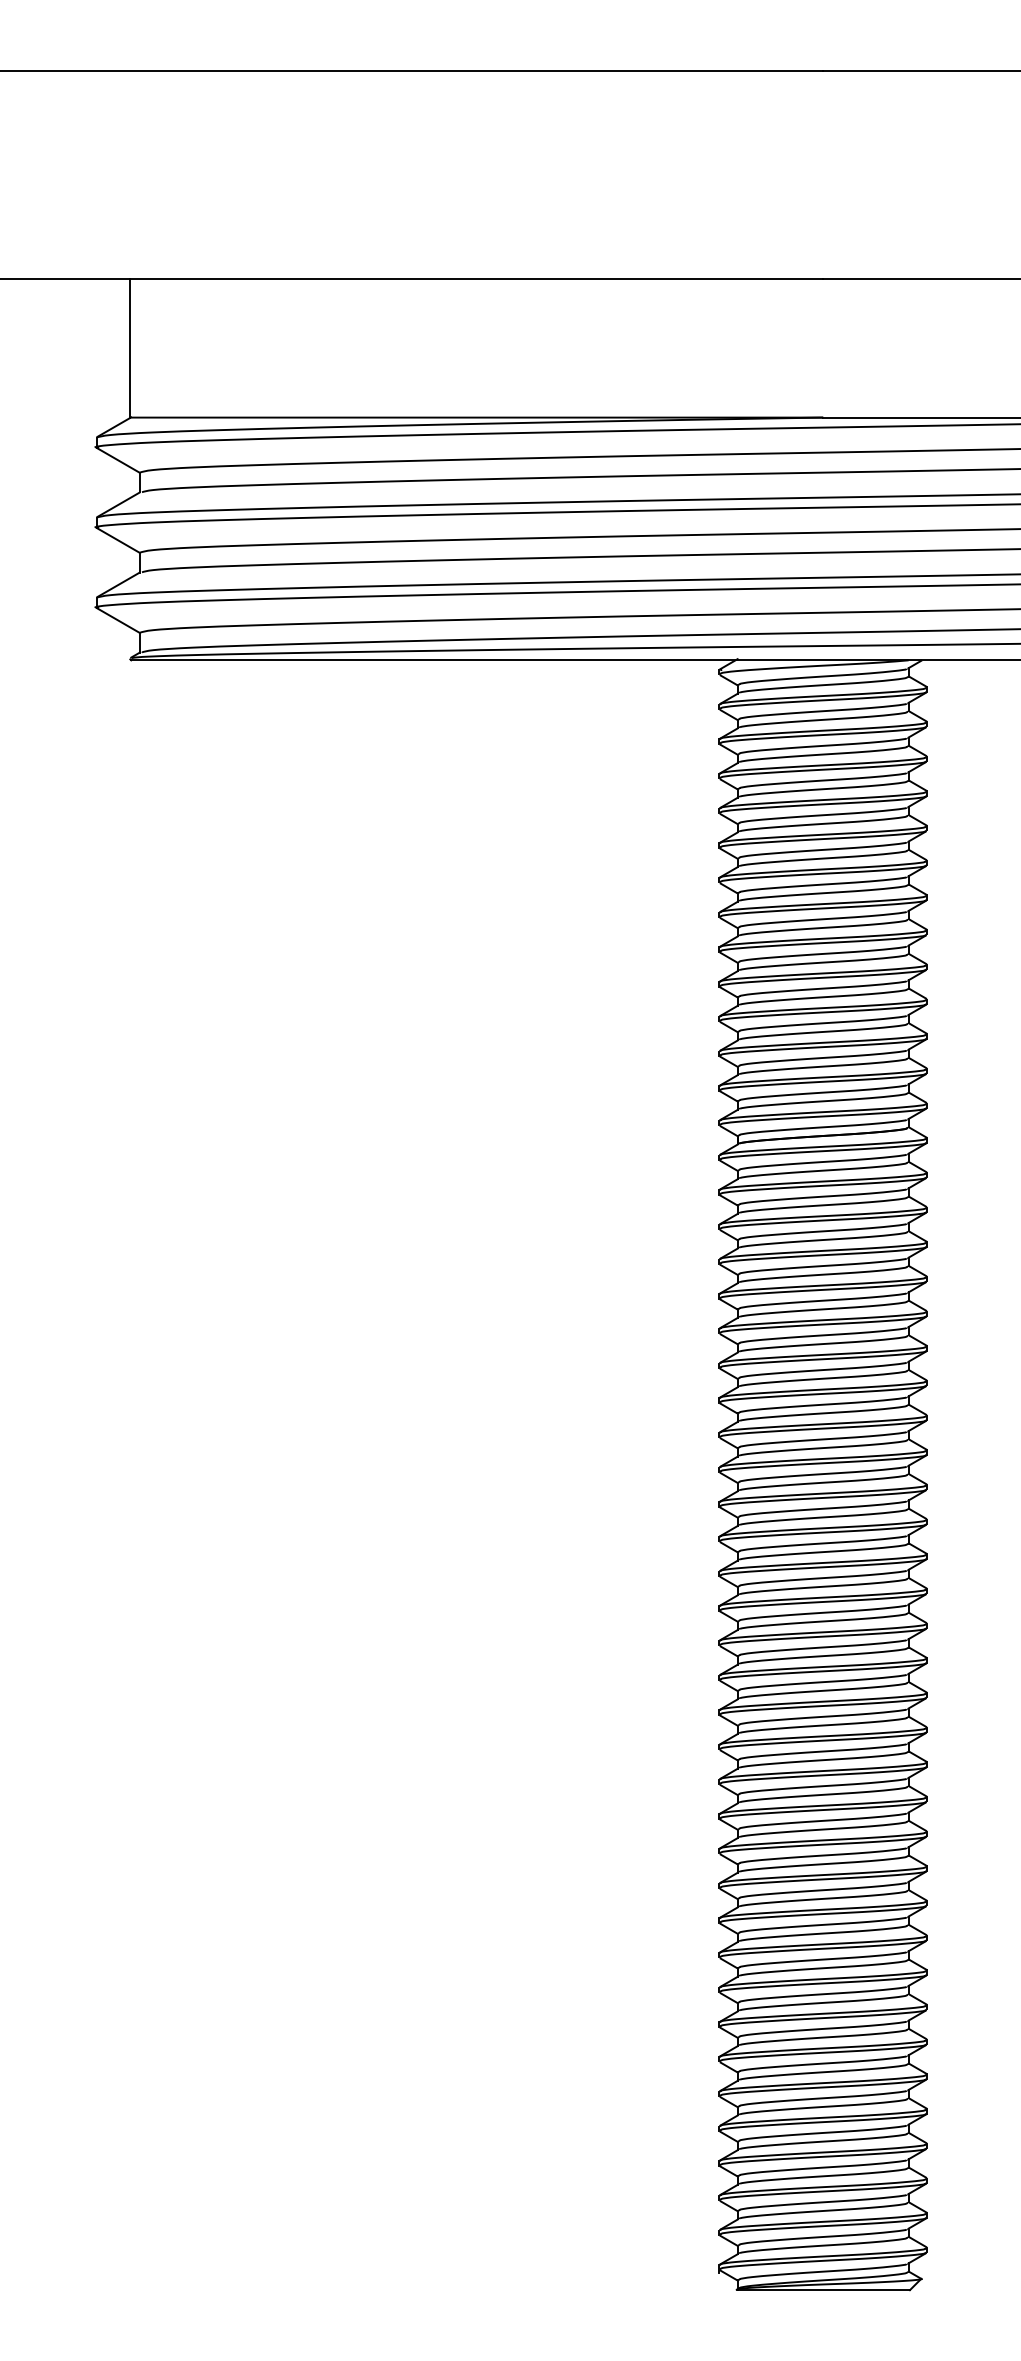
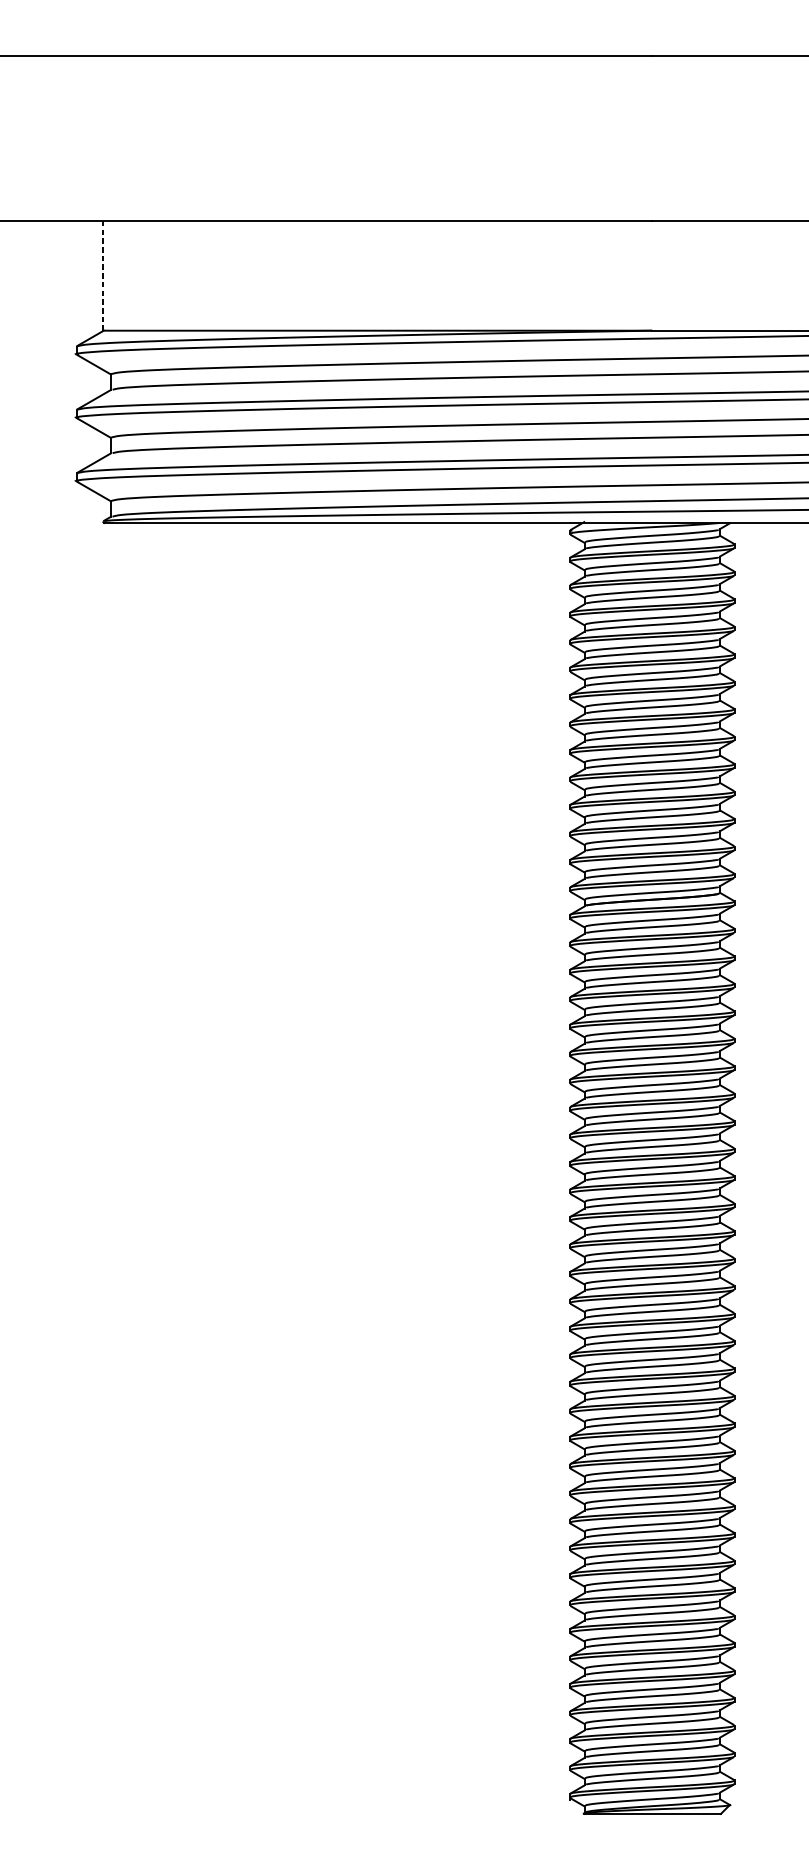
line: (129, 348) -> (102, 275), solid -> dashed

